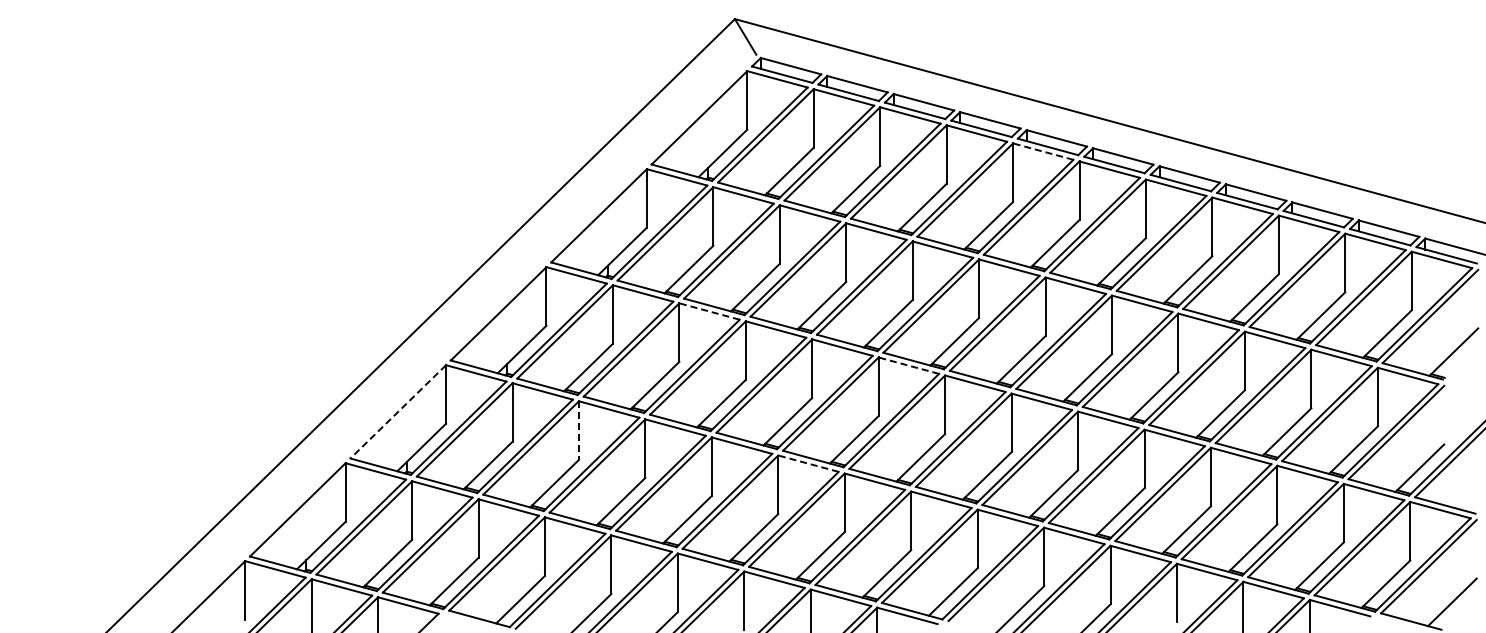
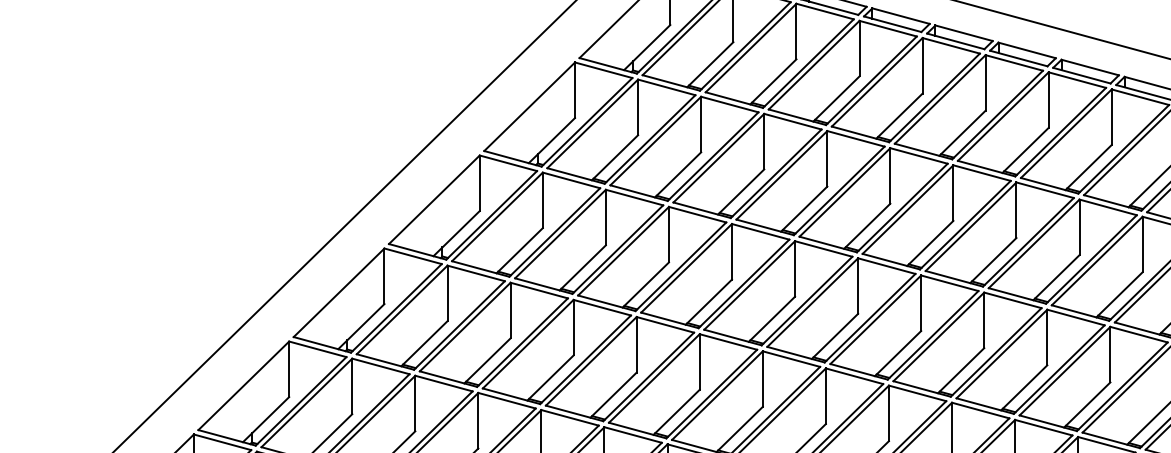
line: (1042, 151) -> (950, 45), dashed -> solid
line: (709, 311) -> (634, 197), dashed -> solid
line: (908, 365) -> (823, 248), dashed -> solid
line: (398, 411) -> (339, 292), dashed -> solid
line: (578, 431) -> (510, 311), dashed -> solid
line: (808, 463) -> (728, 341), dashed -> solid

